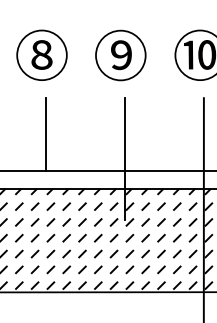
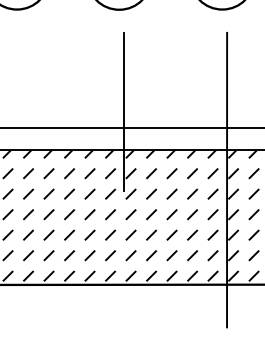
line: (45, 134) -> (21, 80), removed

